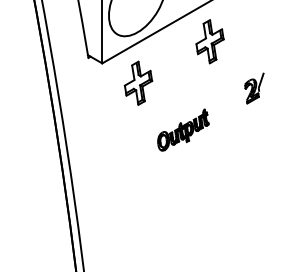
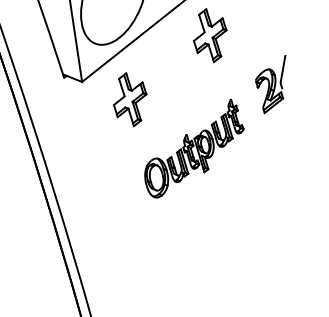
part: (254, 88) -> (273, 84), size x1.43
part: (183, 129) -> (193, 148), size x1.67

